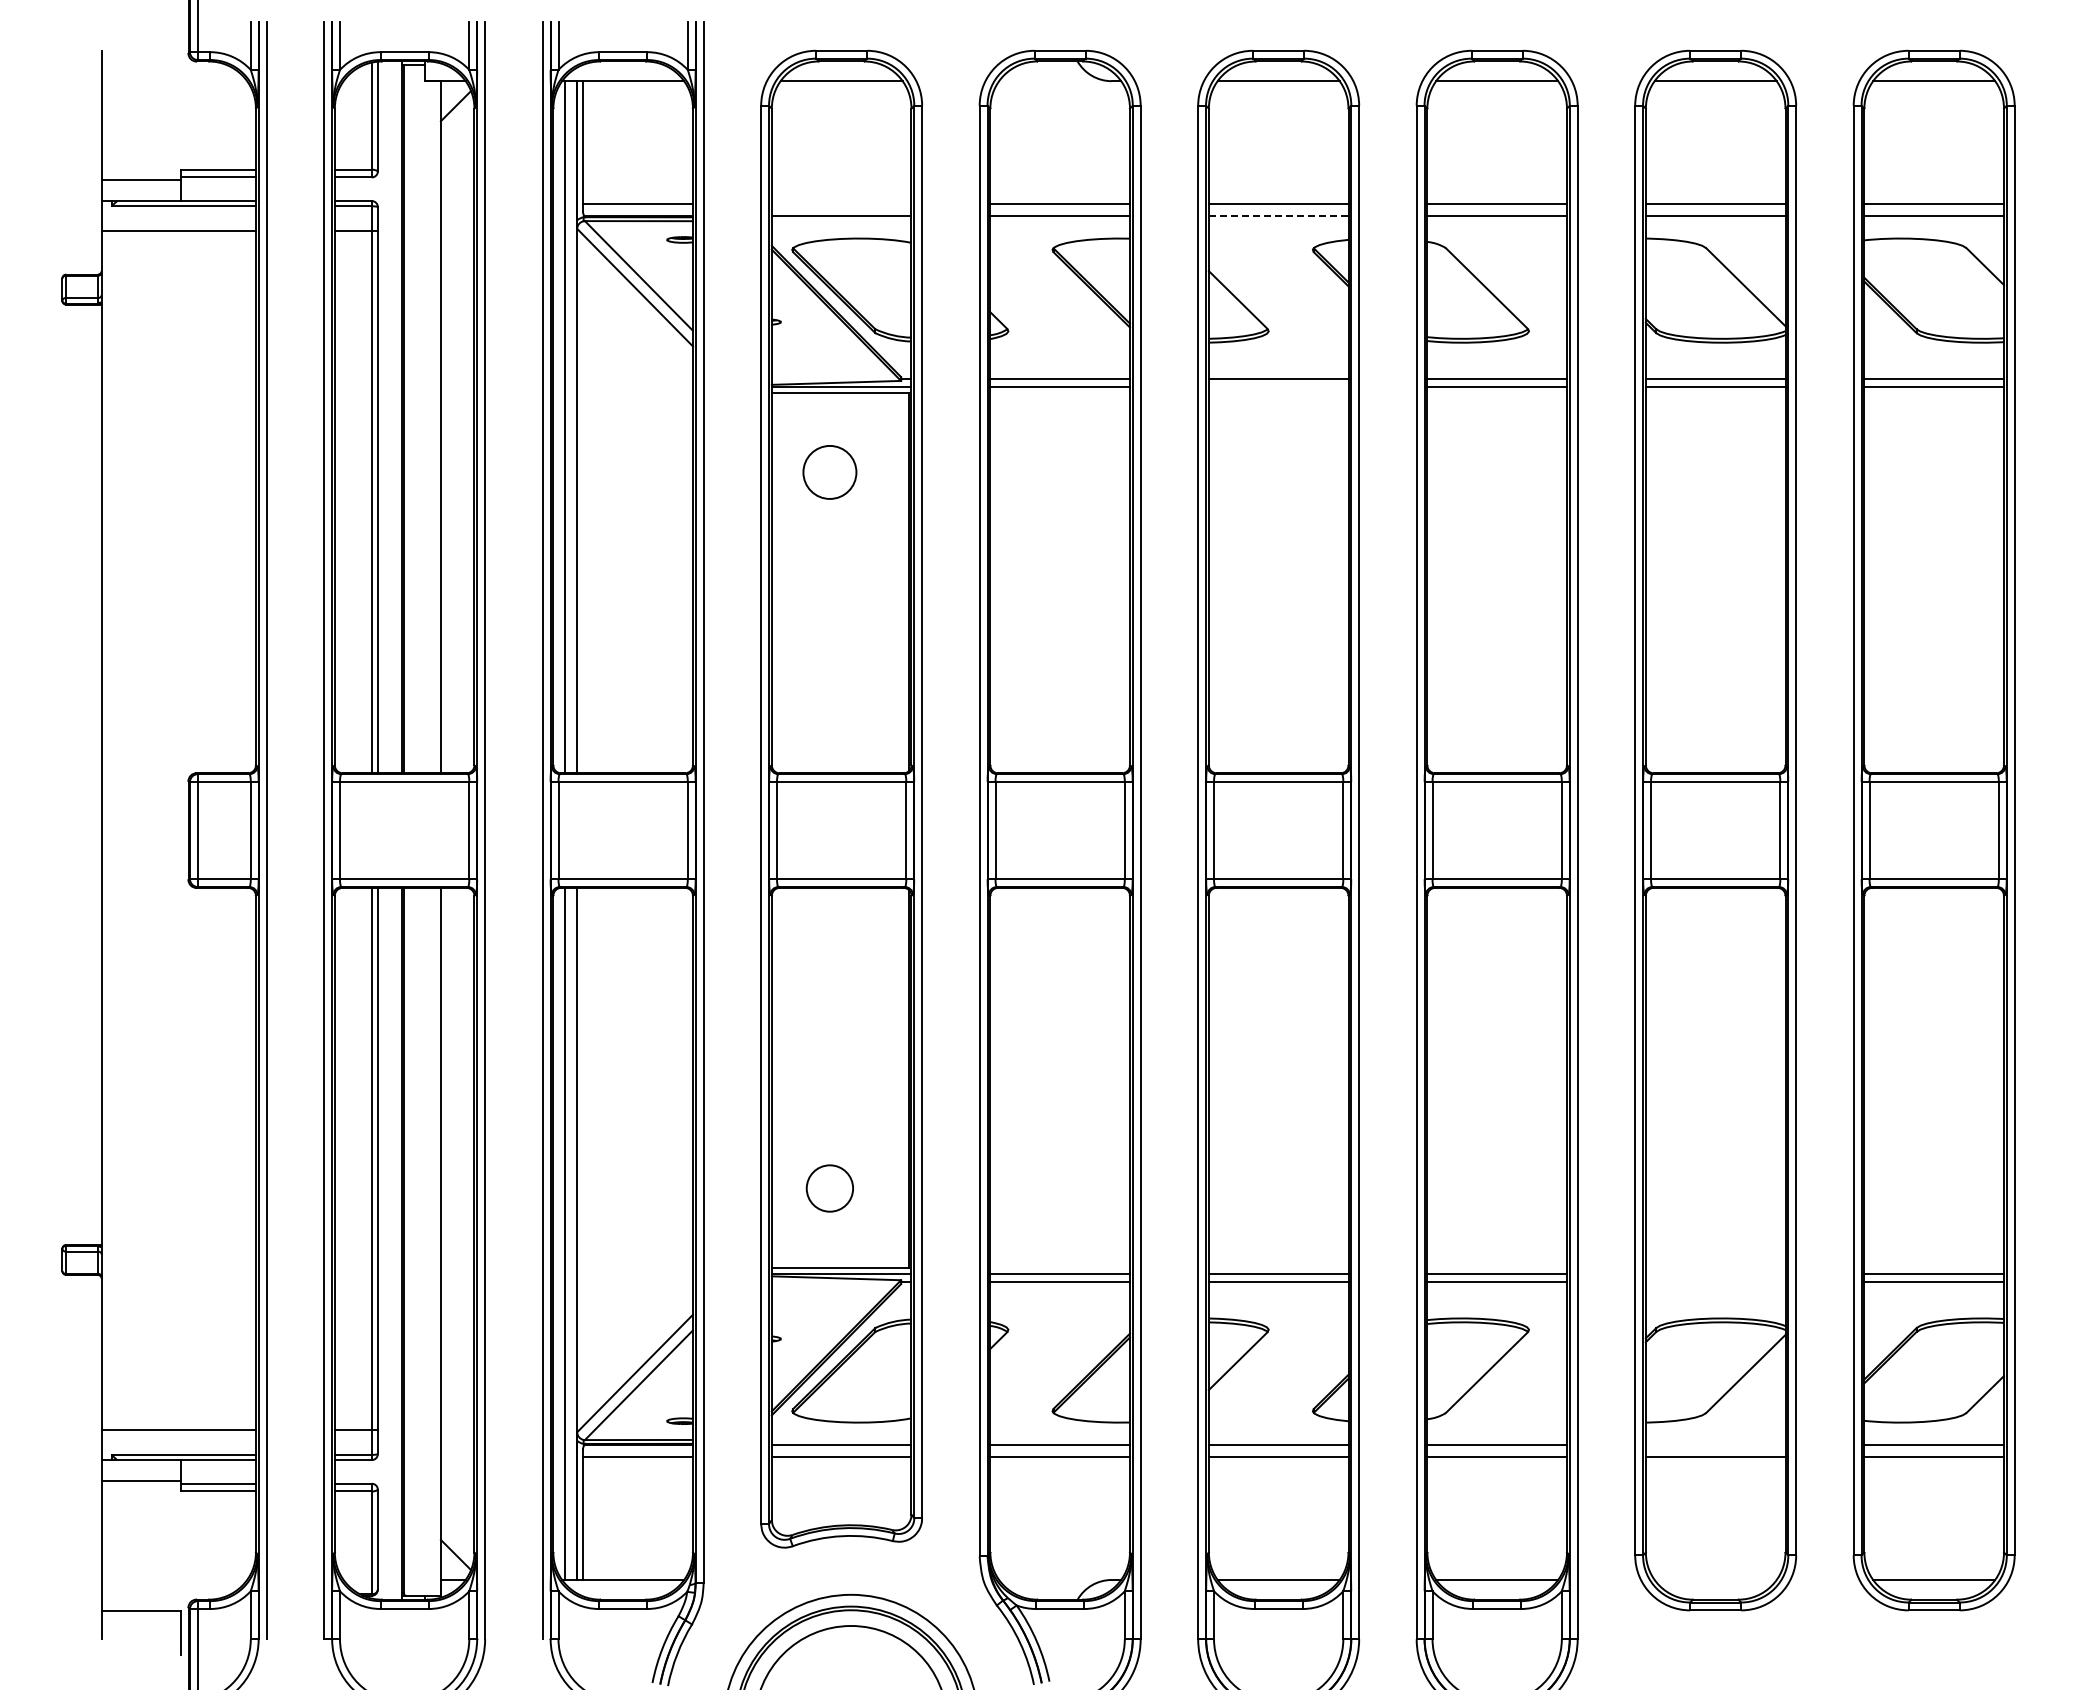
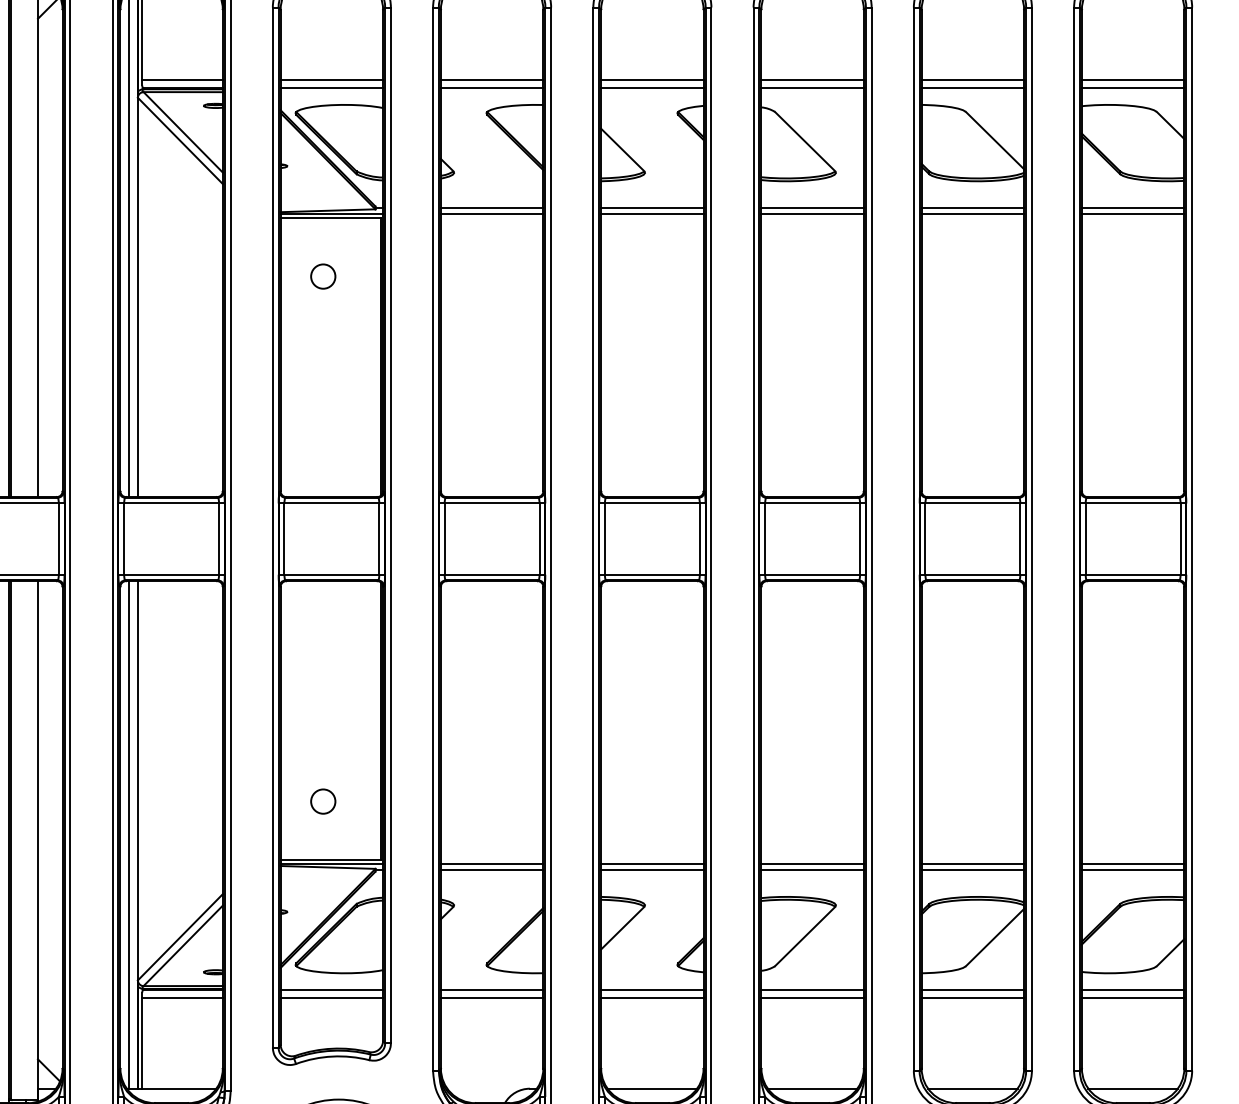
line: (841, 204) -> (331, 79), added
line: (1278, 215) -> (652, 87), dashed -> solid
line: (1278, 387) -> (652, 214), added
circle: (829, 472) -> (322, 276), size x0.62
circle: (829, 1188) -> (322, 801), size x0.71
line: (1715, 1274) -> (972, 864), added
line: (1715, 1281) -> (972, 869), added
line: (1715, 1445) -> (972, 990), added
line: (1715, 1579) -> (972, 1088), added

